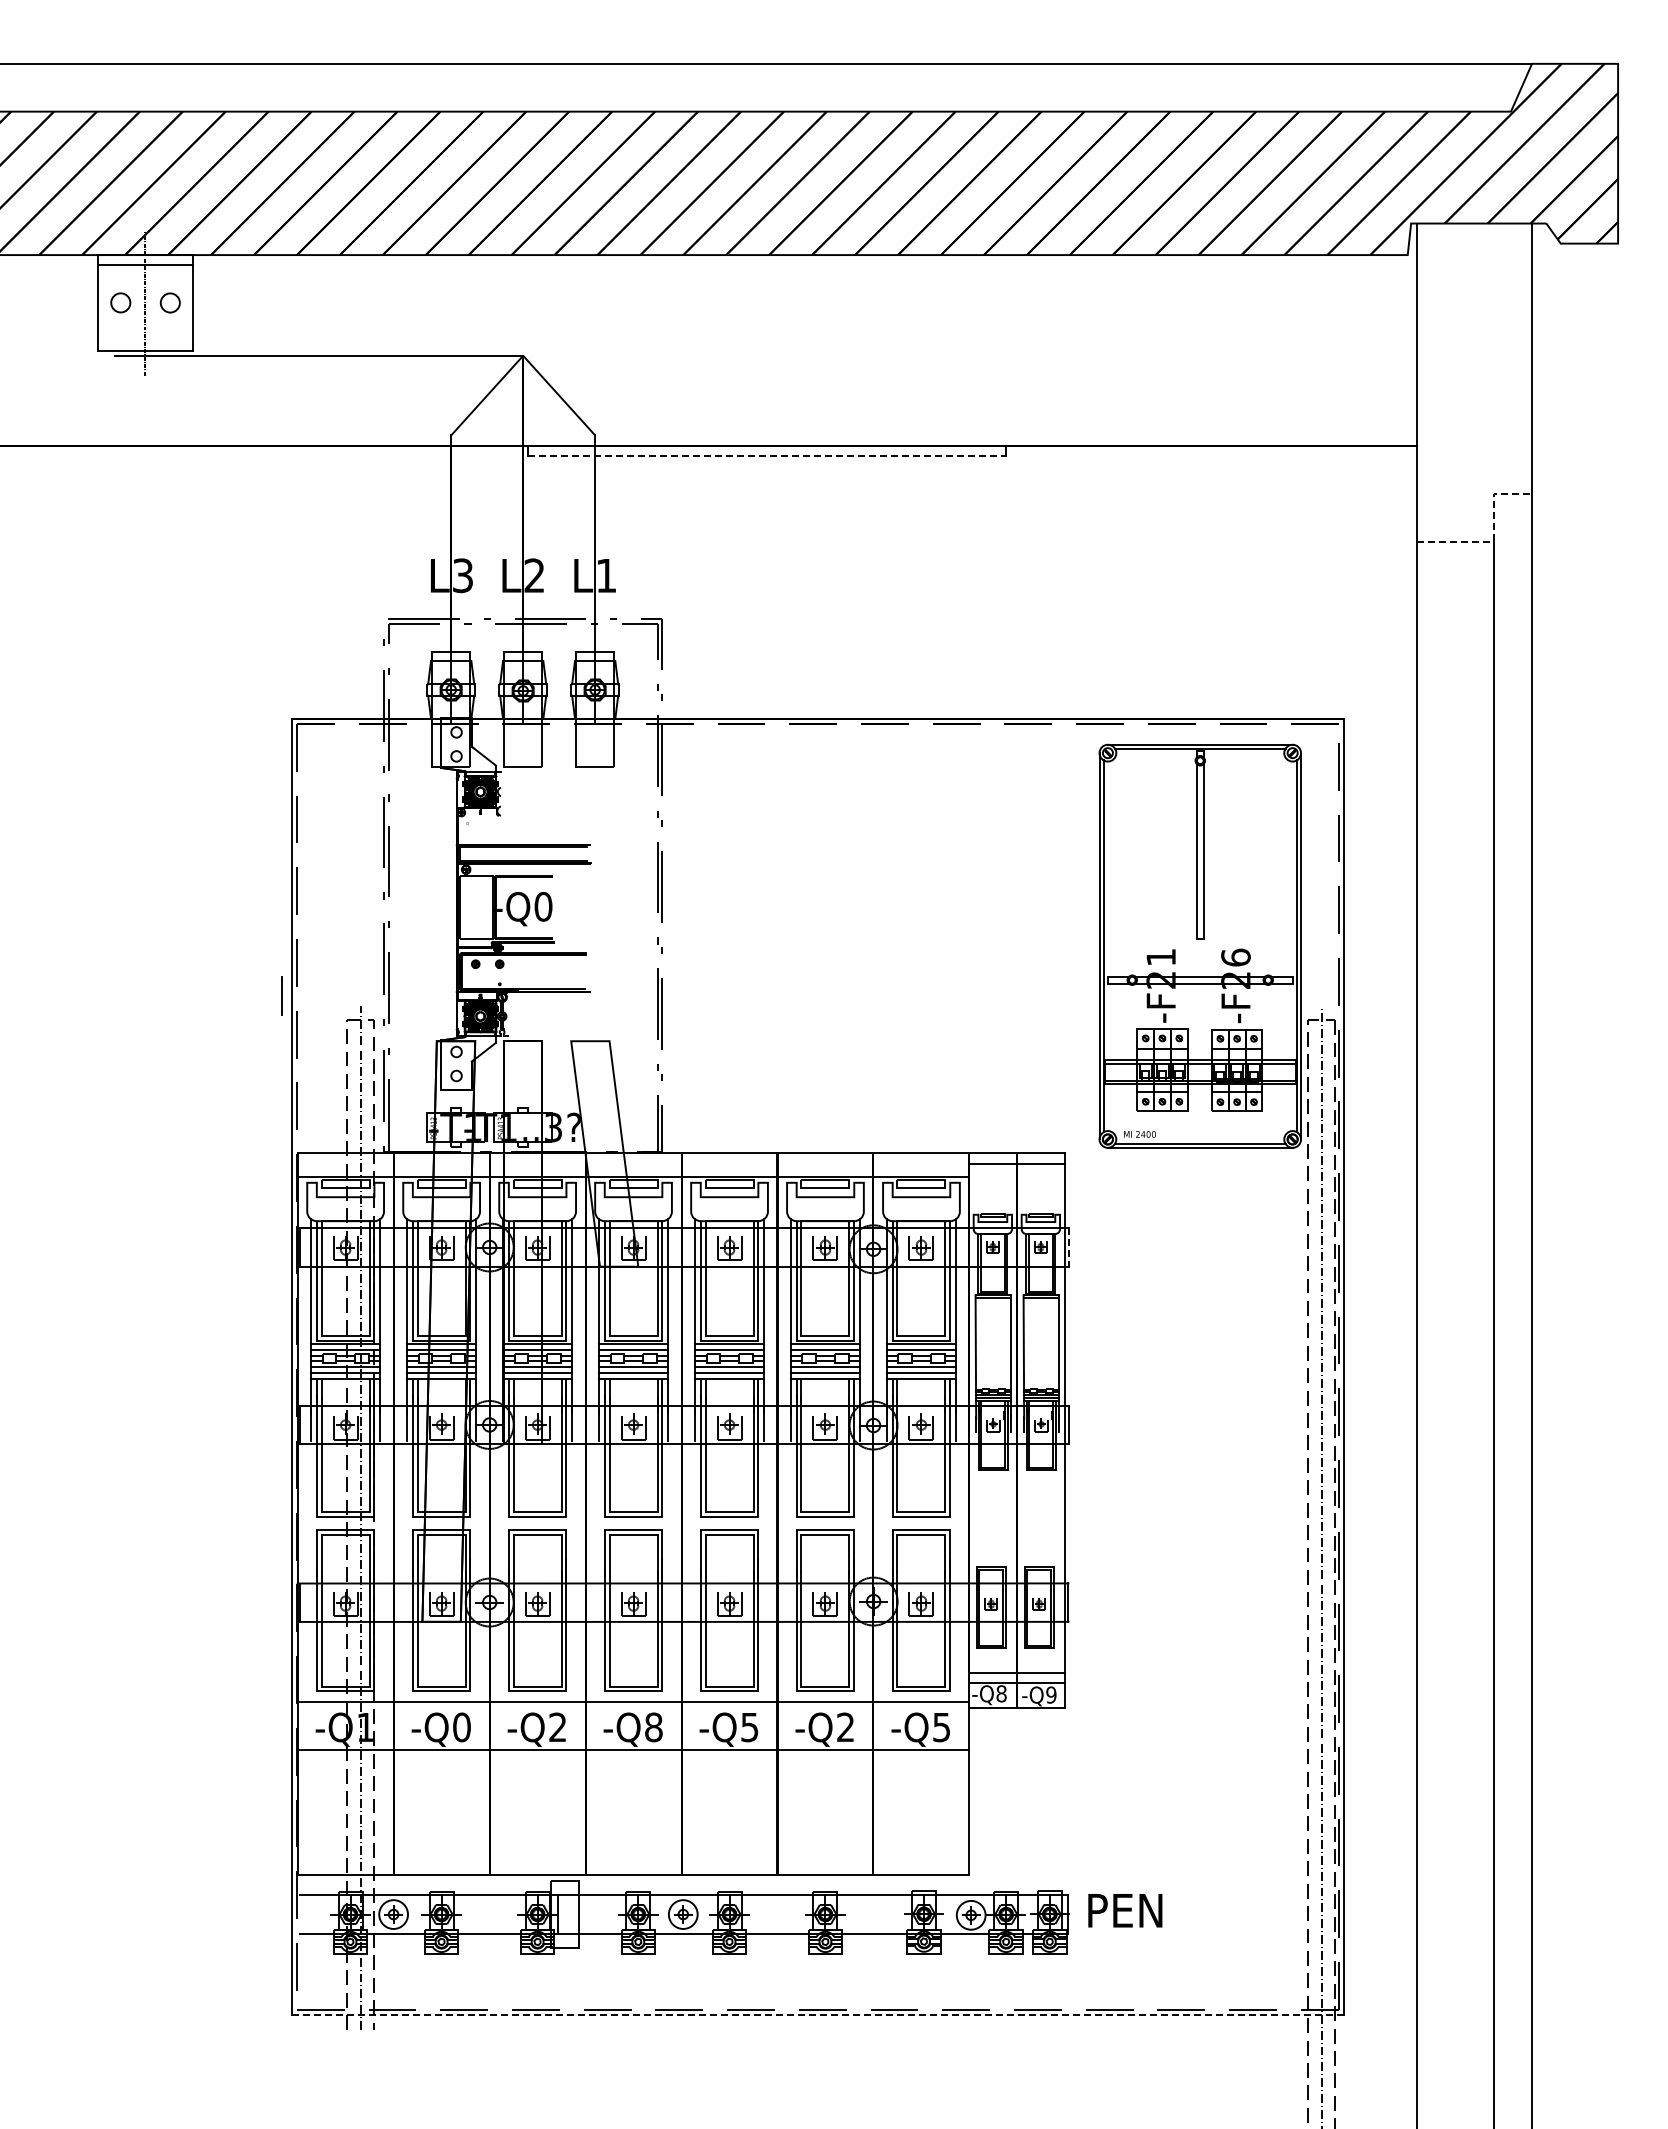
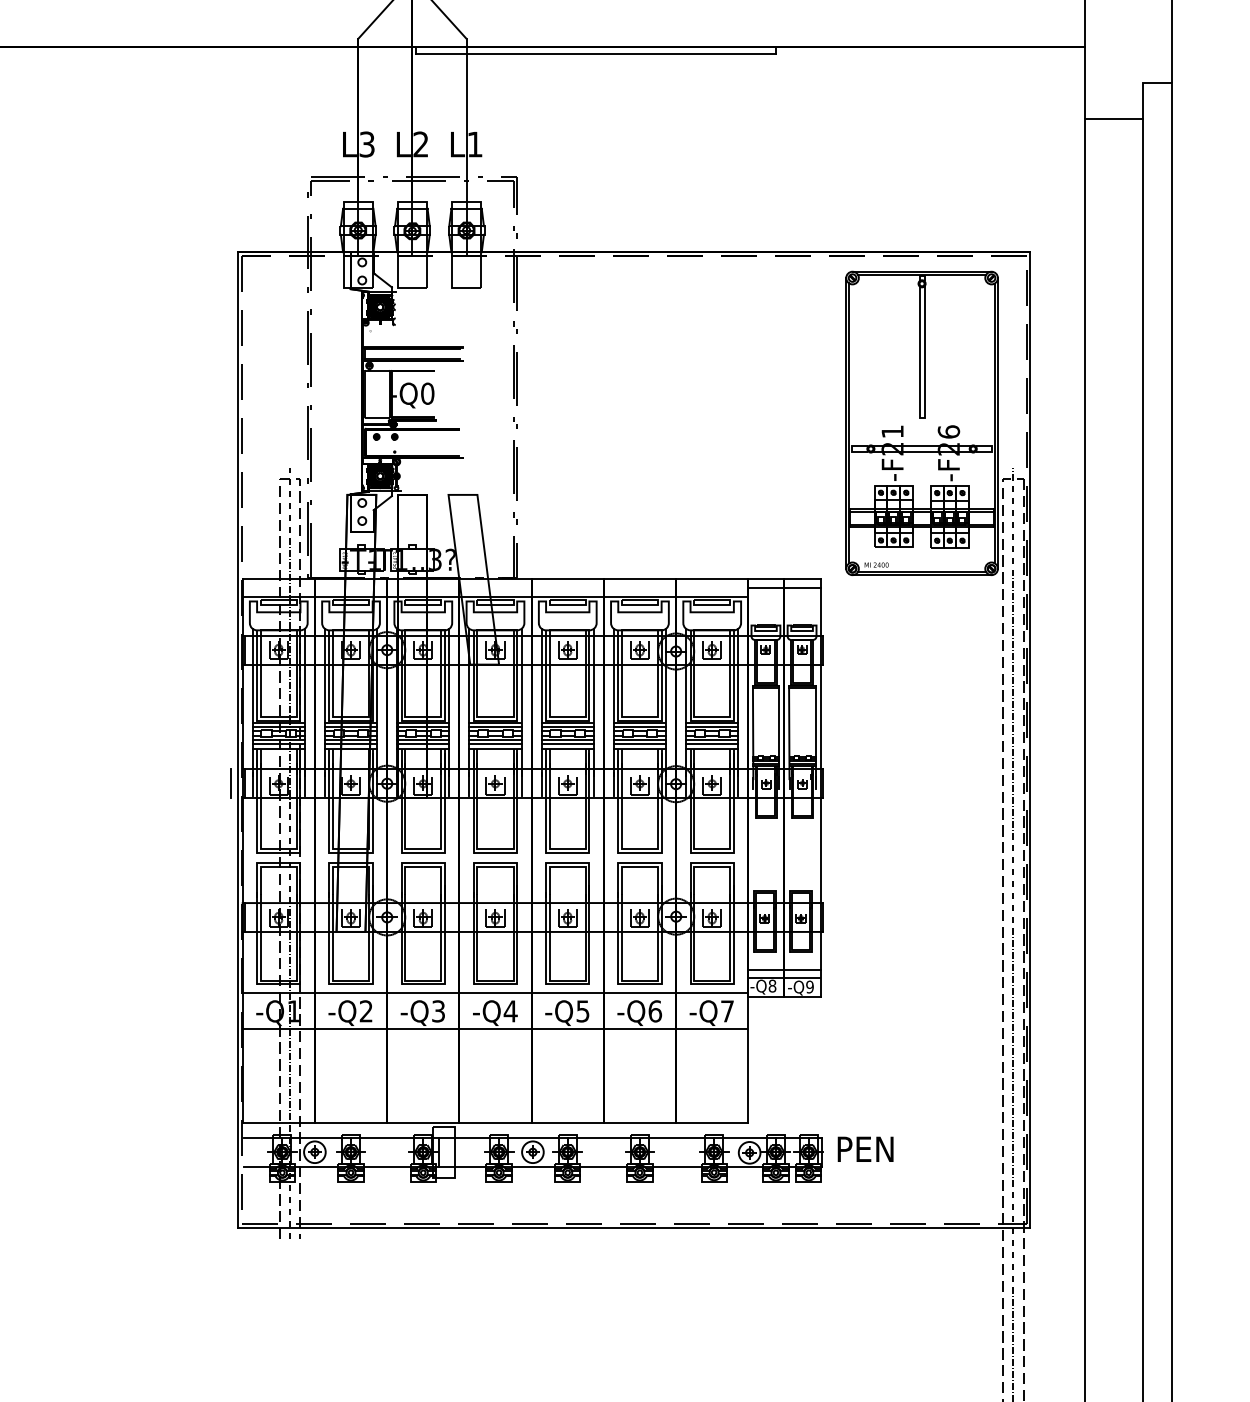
line: (767, 455) -> (596, 54), dashed -> solid
line: (1493, 536) -> (1142, 114), dashed -> solid
line: (281, 995) -> (230, 783), moved
line: (1069, 1247) -> (823, 650), dashed -> solid
text: (461, 1727) -> (365, 1011), -Q0 -> -Q2
text: (557, 1727) -> (438, 1011), -Q2 -> -Q3
text: (653, 1727) -> (510, 1011), -Q8 -> -Q4
text: (845, 1727) -> (655, 1011), -Q2 -> -Q6
text: (941, 1727) -> (727, 1011), -Q5 -> -Q7
line: (818, 2014) -> (634, 1227), dashed -> solid

